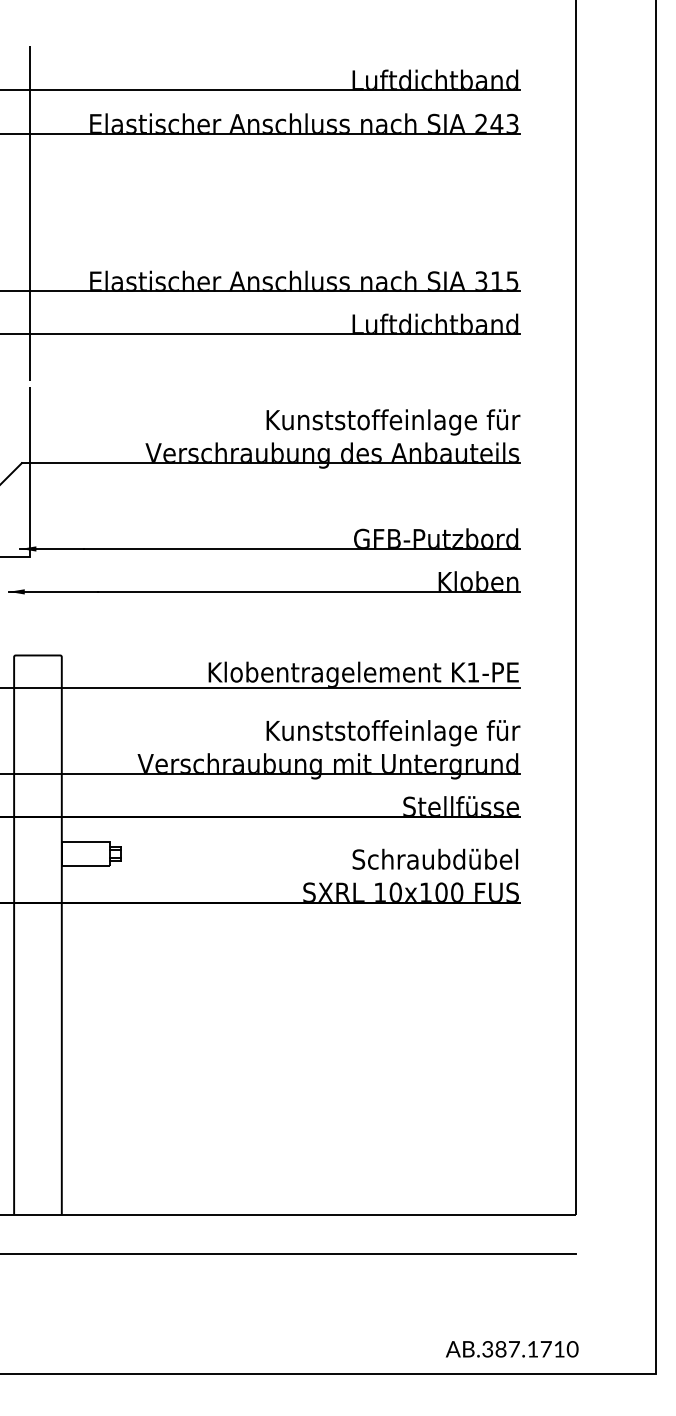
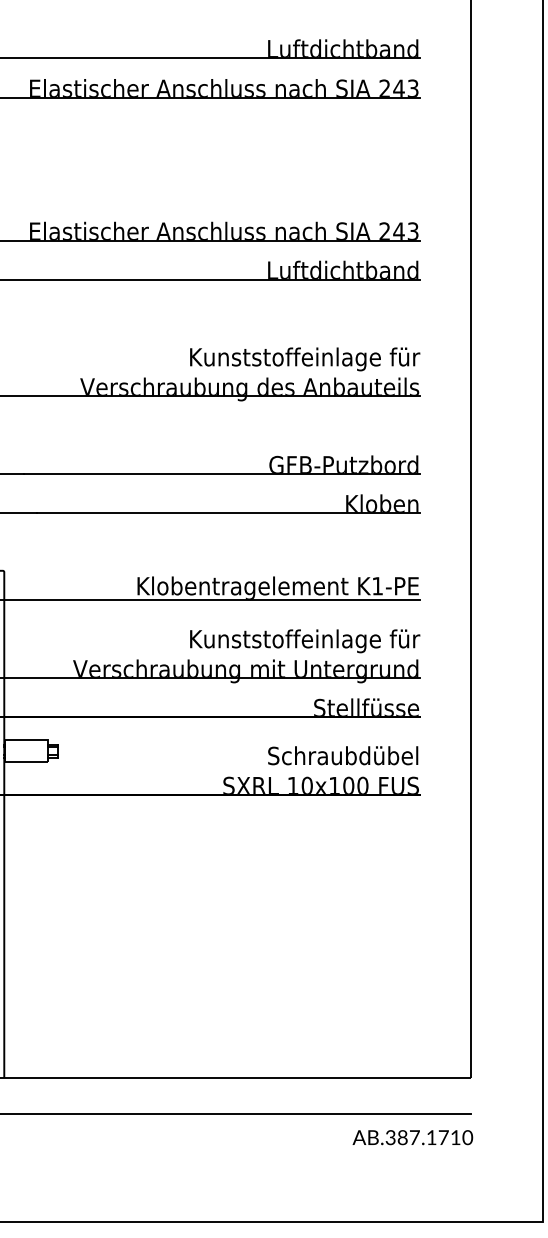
text: (496, 280) -> (398, 230), 315 -> 243
text: (511, 1349) -> (412, 1137), moved

